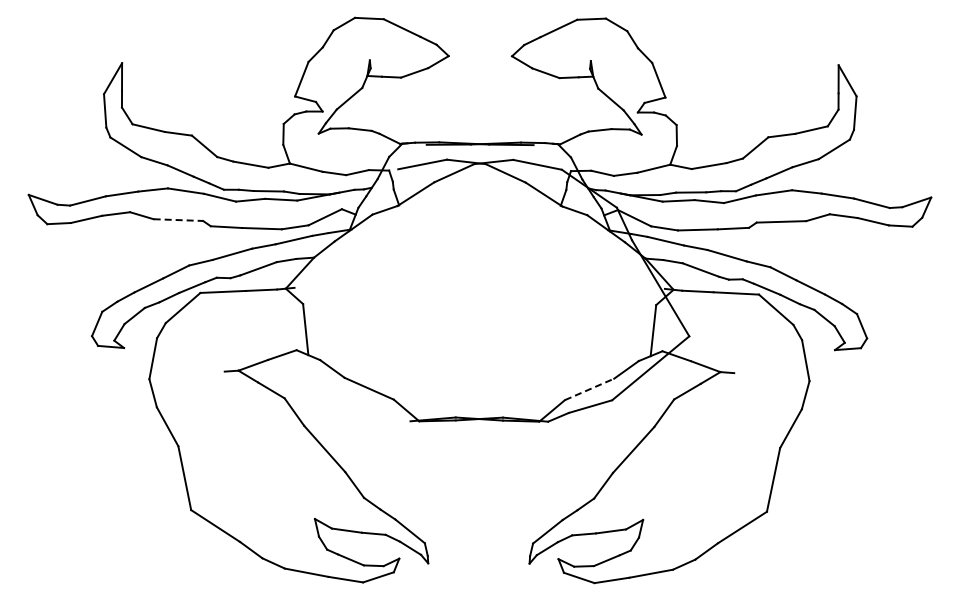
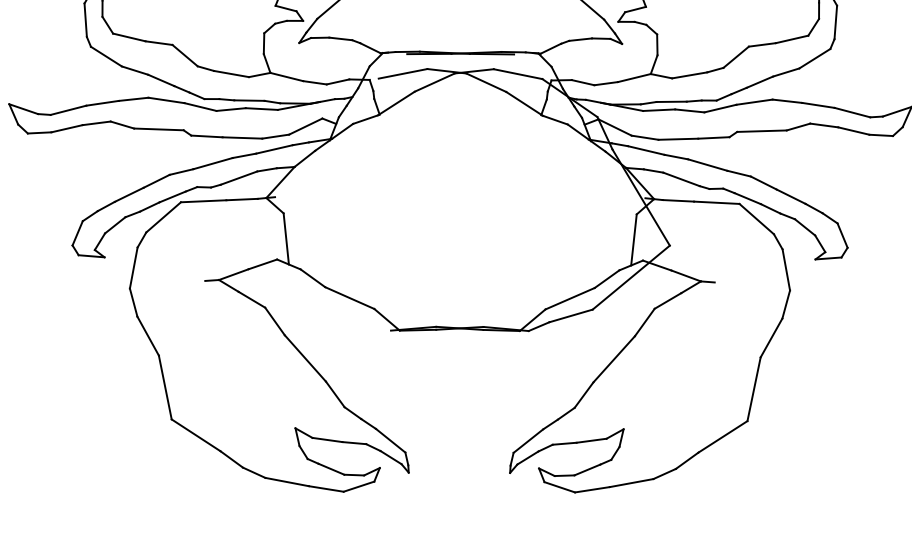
line: (178, 220) -> (159, 129), dashed -> solid
line: (589, 389) -> (570, 298), dashed -> solid

